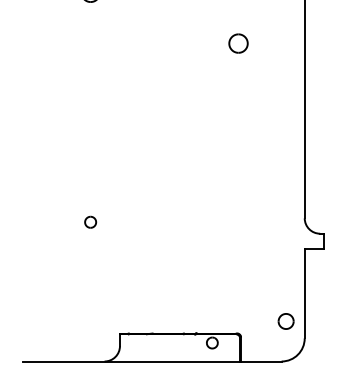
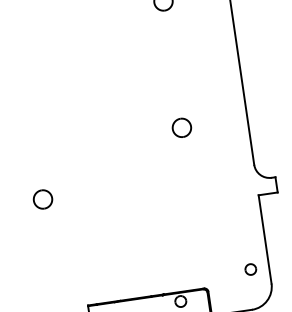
part: (238, 171) -> (181, 128), added
part: (90, 222) -> (42, 199), size x1.67
part: (286, 321) -> (251, 269), size x0.71

